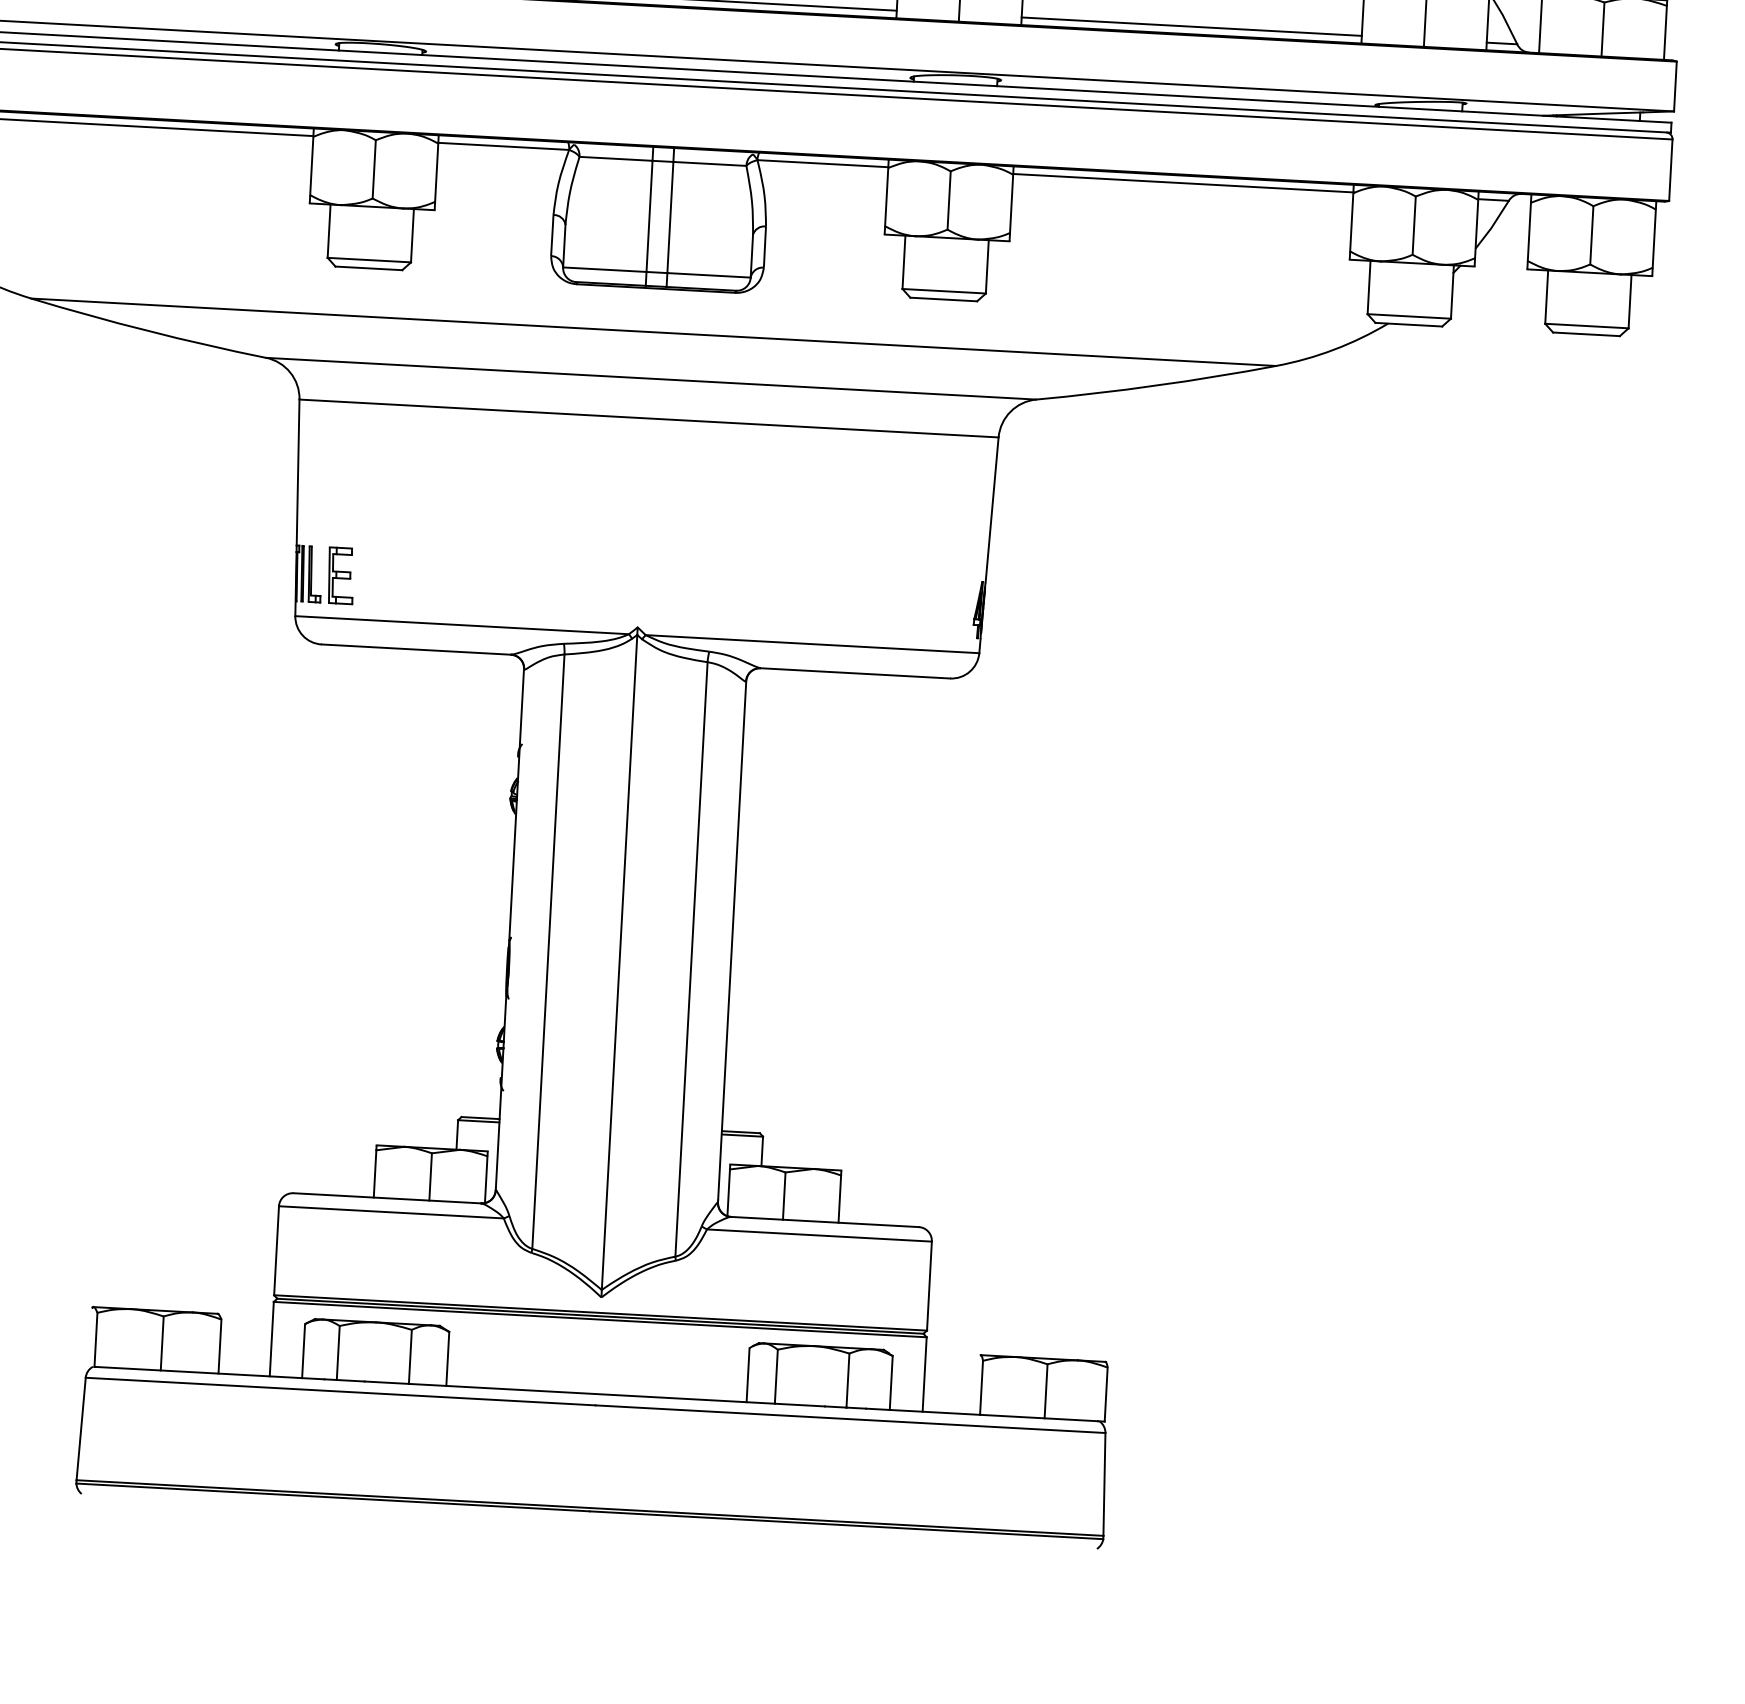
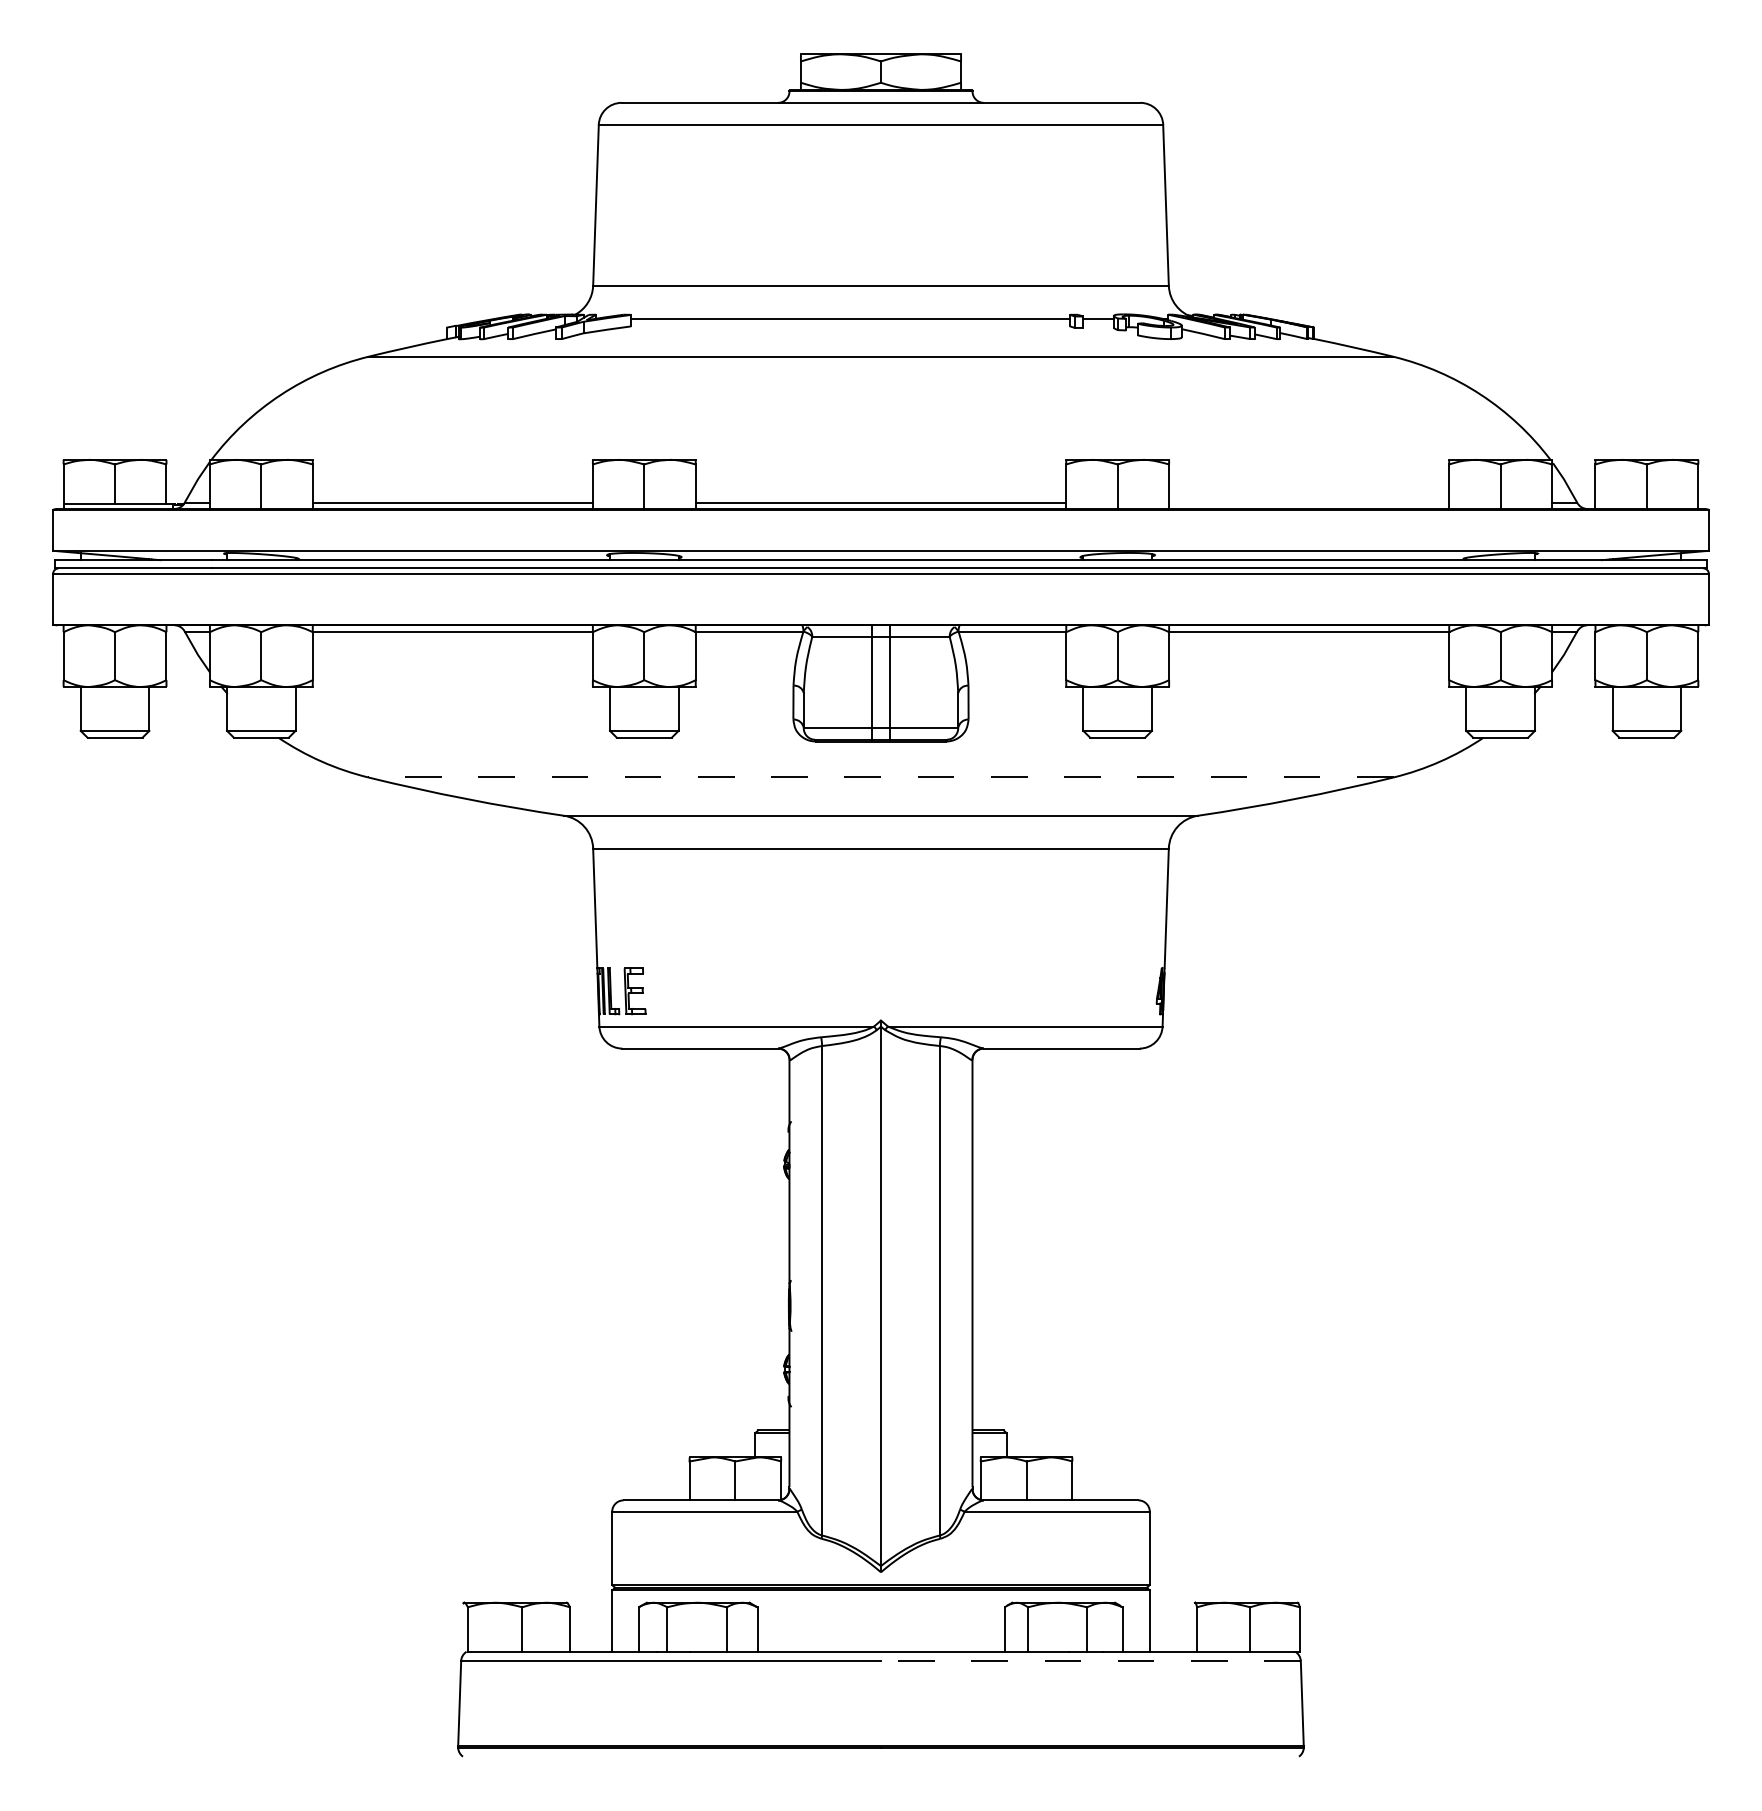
line: (1192, 26) -> (1309, 502), removed
line: (654, 332) -> (881, 777), solid -> dashed
line: (849, 1419) -> (1090, 1661), solid -> dashed

